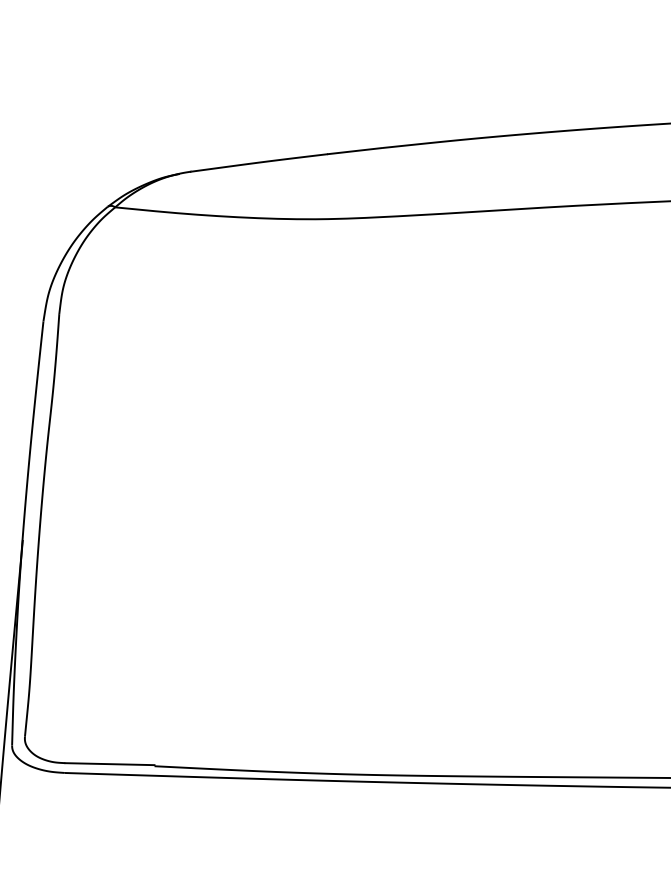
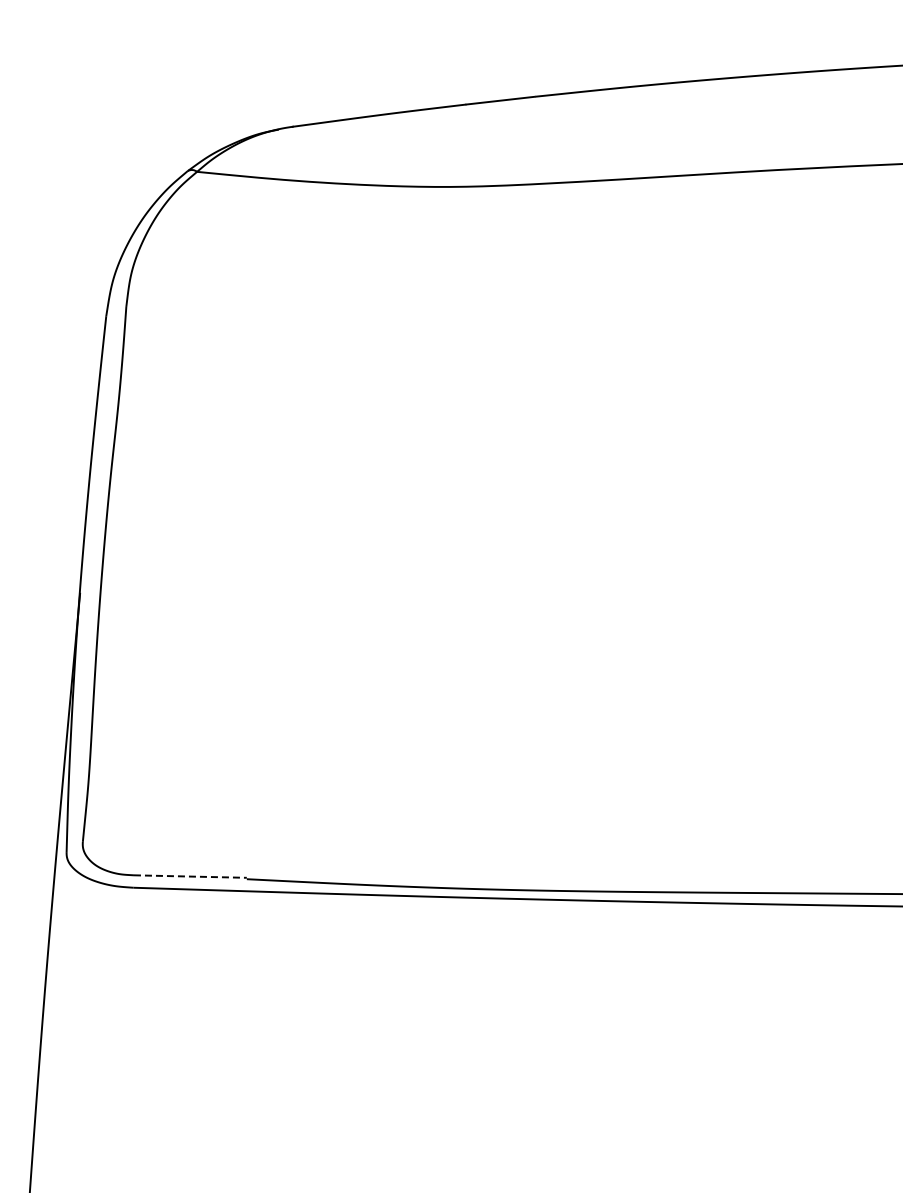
line: (110, 764) -> (190, 876), solid -> dashed

